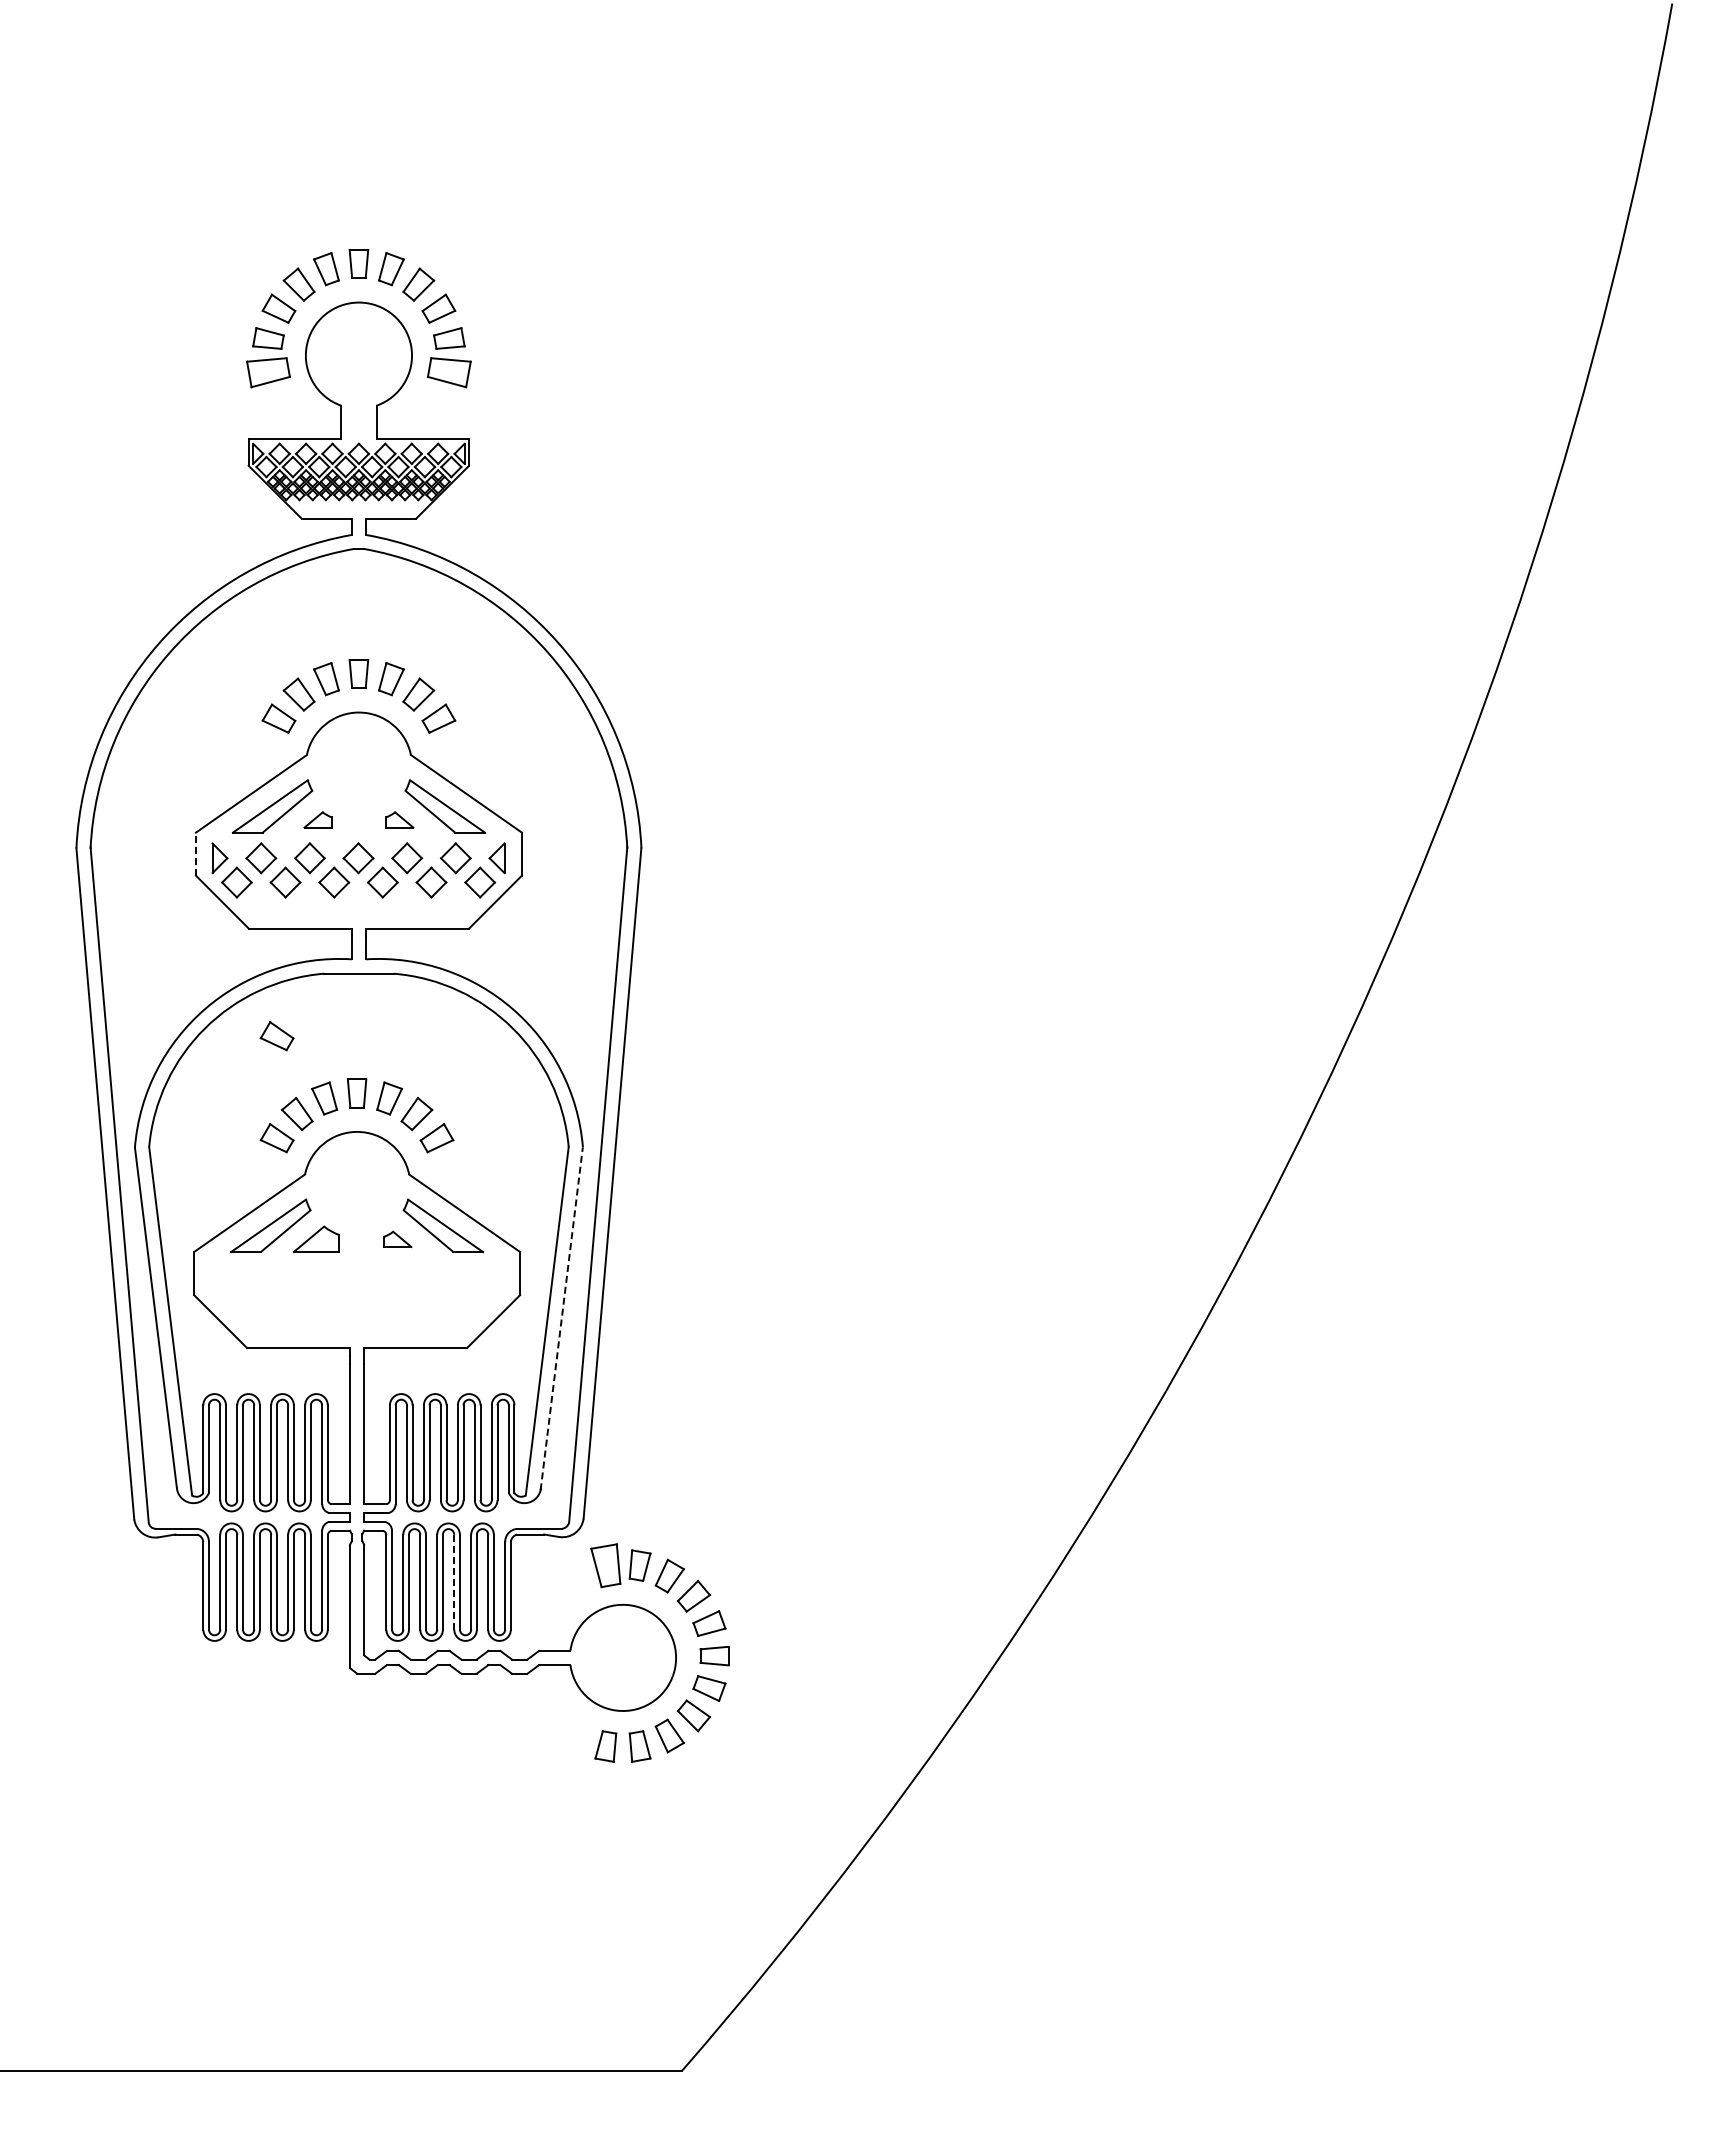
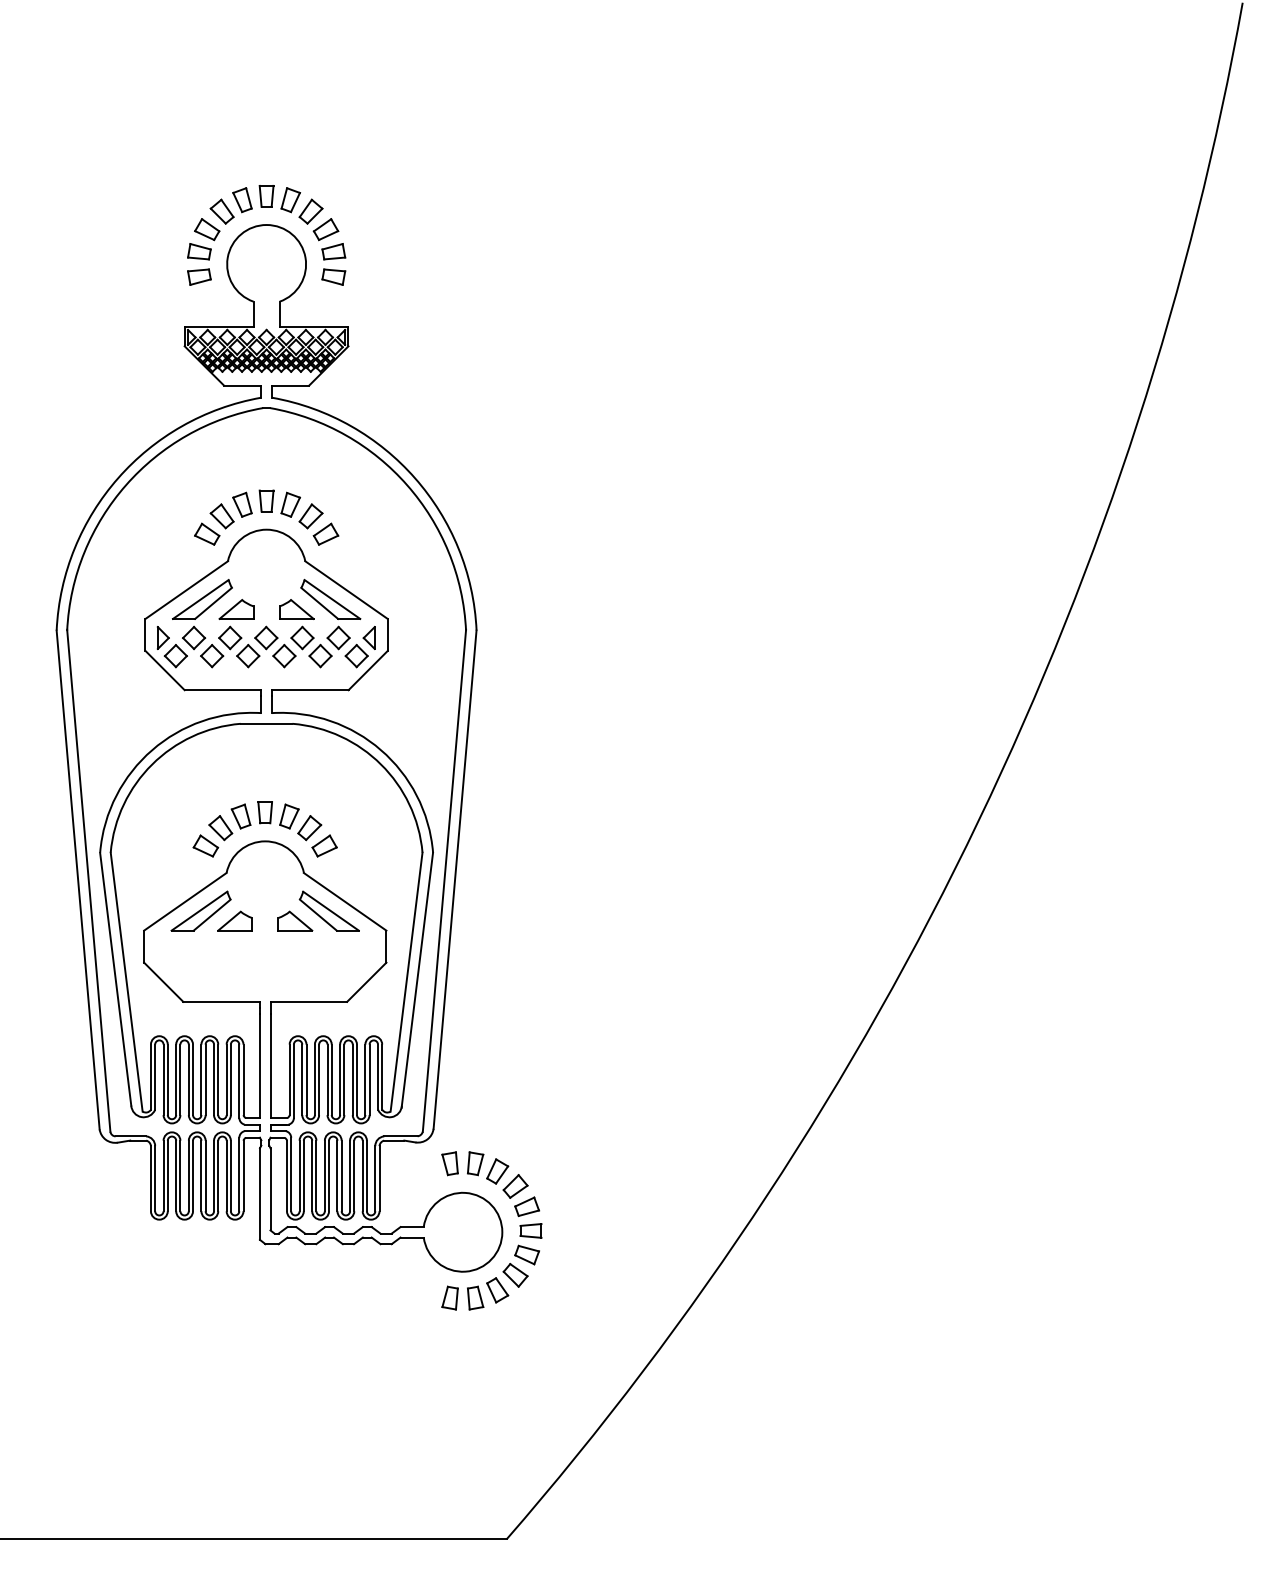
part: (268, 372) -> (199, 276), size x0.71
part: (449, 372) -> (333, 276), size x0.71
part: (317, 819) -> (235, 609), size x1.67
part: (399, 819) -> (296, 609), size x1.67
line: (195, 854) -> (145, 635), dashed -> solid
part: (276, 1036) -> (205, 770), removed
part: (397, 1239) -> (295, 921), size x1.67
line: (561, 1318) -> (417, 980), dashed -> solid
part: (605, 1565) -> (449, 1163), size x0.71
line: (454, 1582) -> (337, 1176), dashed -> solid

